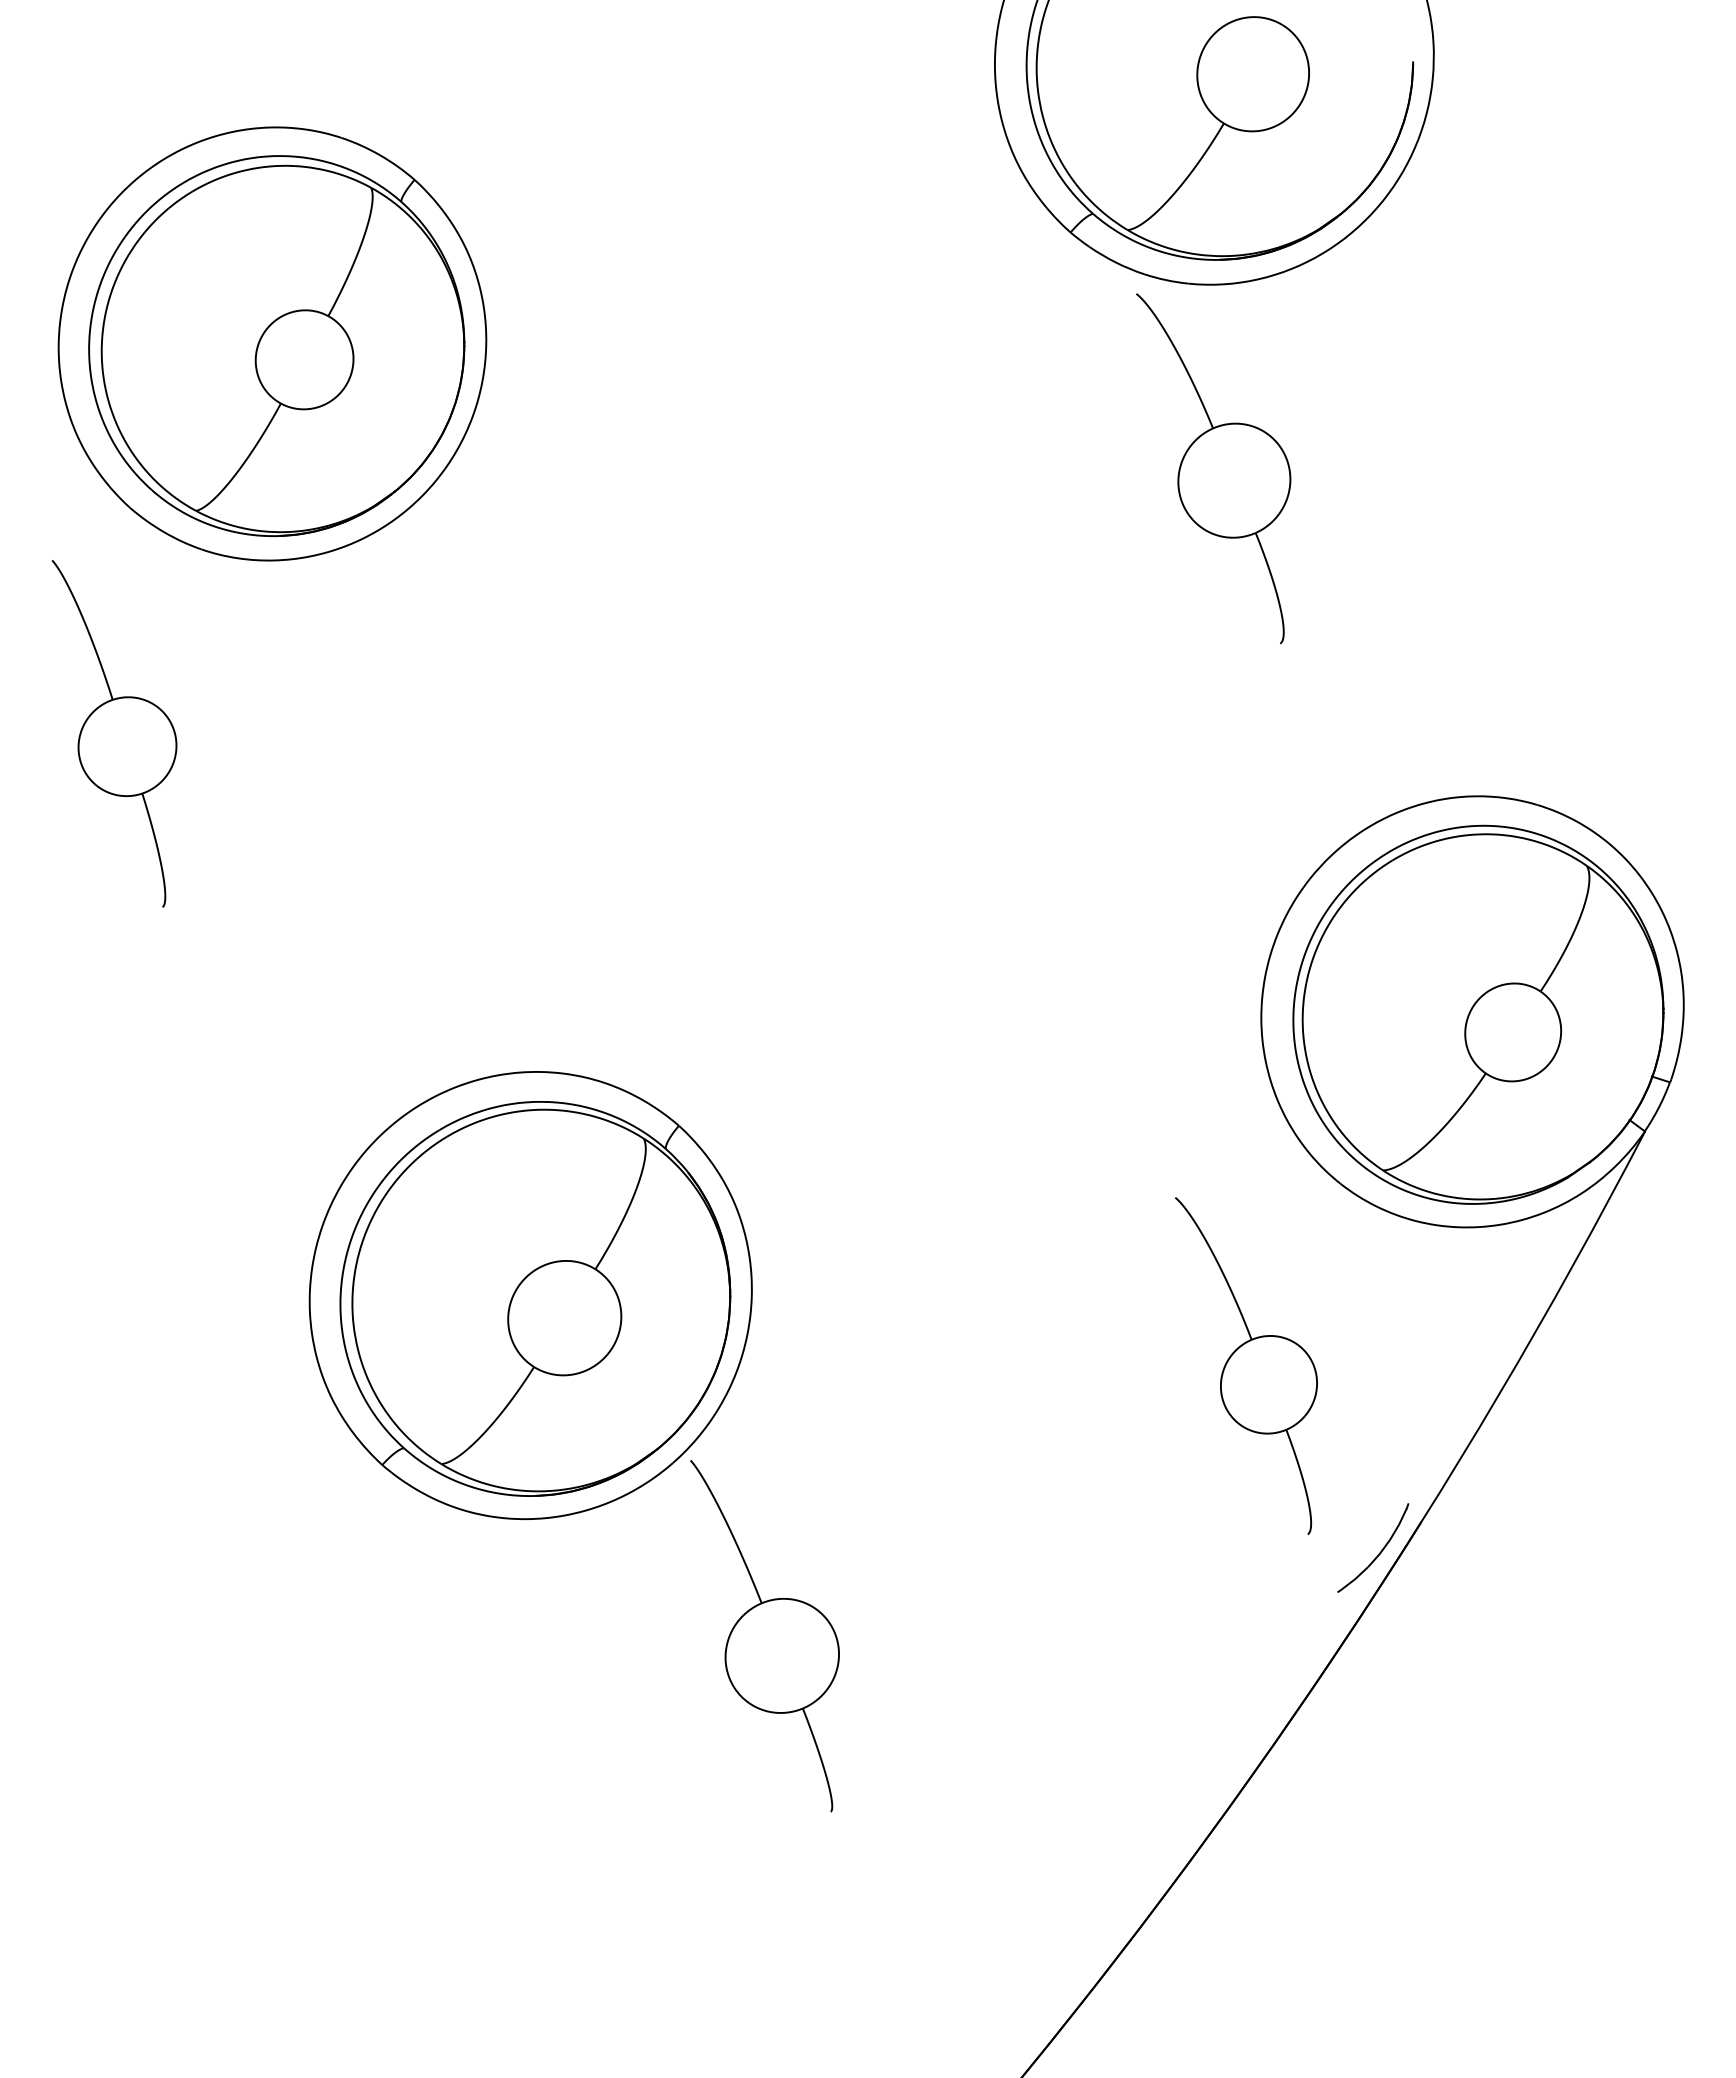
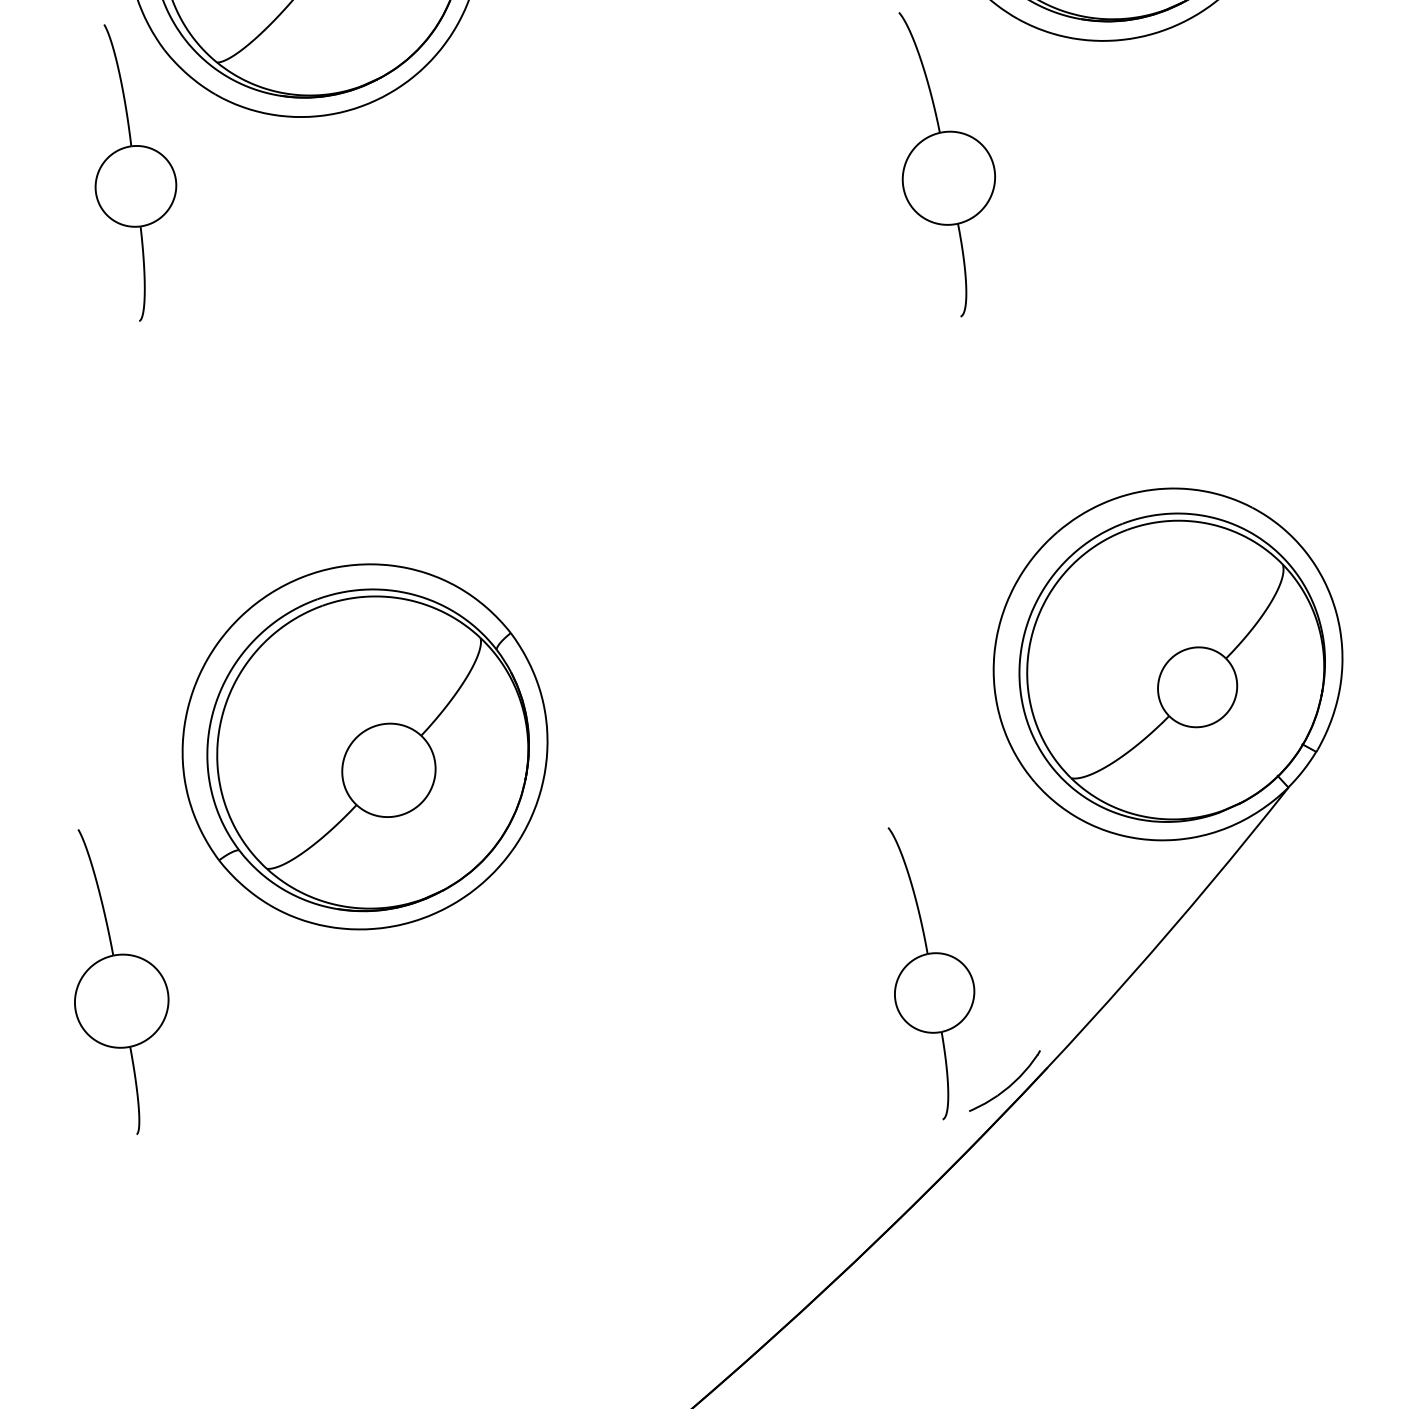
part: (1213, 468) -> (934, 165), moved
part: (114, 733) -> (127, 173), moved
part: (1246, 1365) -> (919, 973), moved
part: (764, 1636) -> (110, 982), moved

